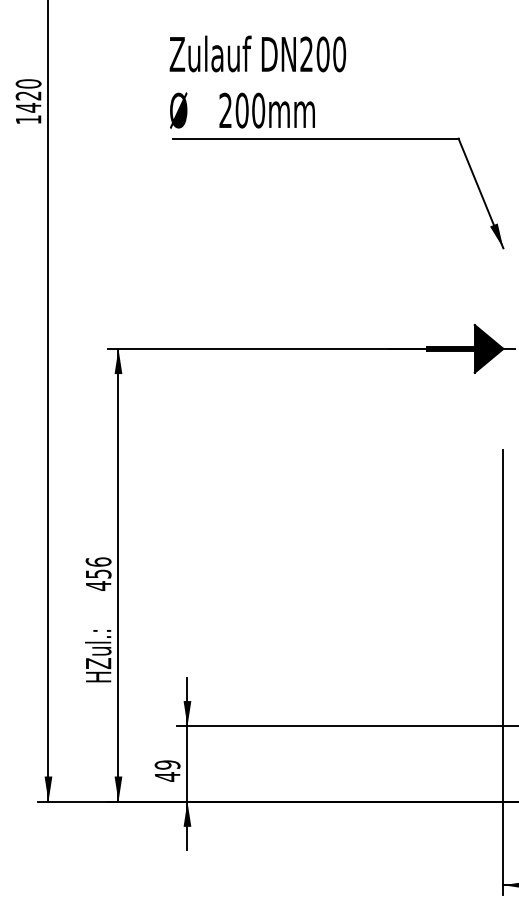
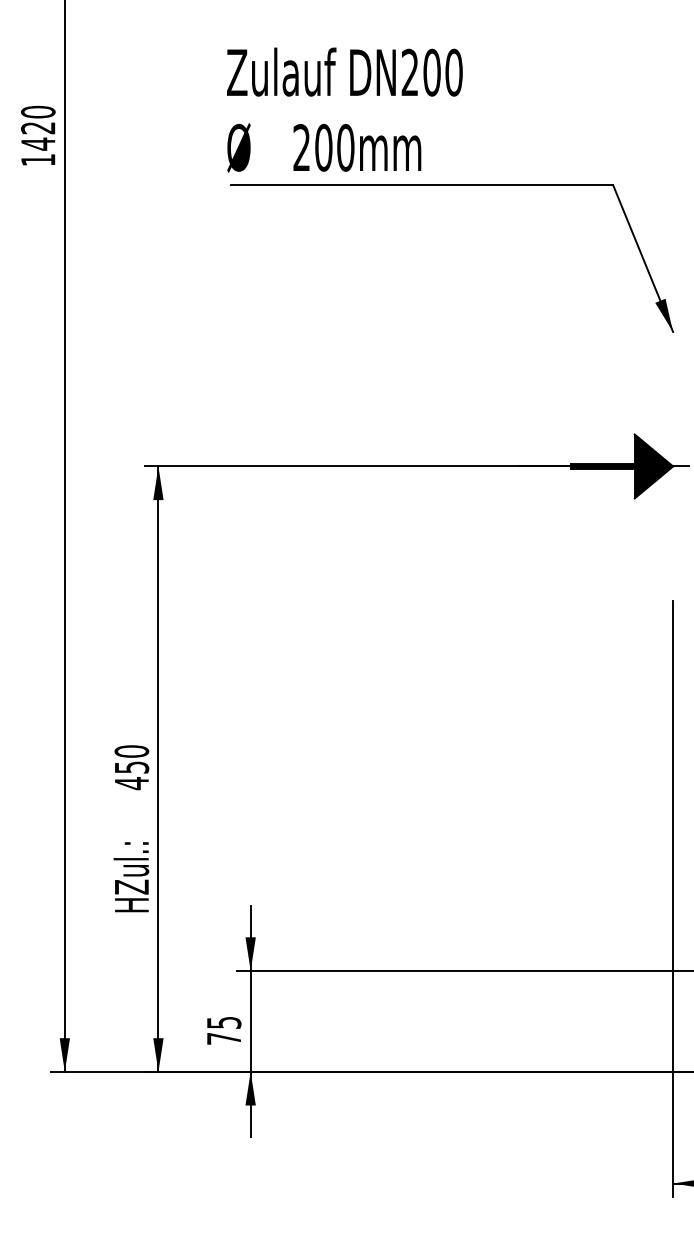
text: (98, 562) -> (131, 751), 456 -> 450
text: (167, 770) -> (223, 1030), 49 -> 75

